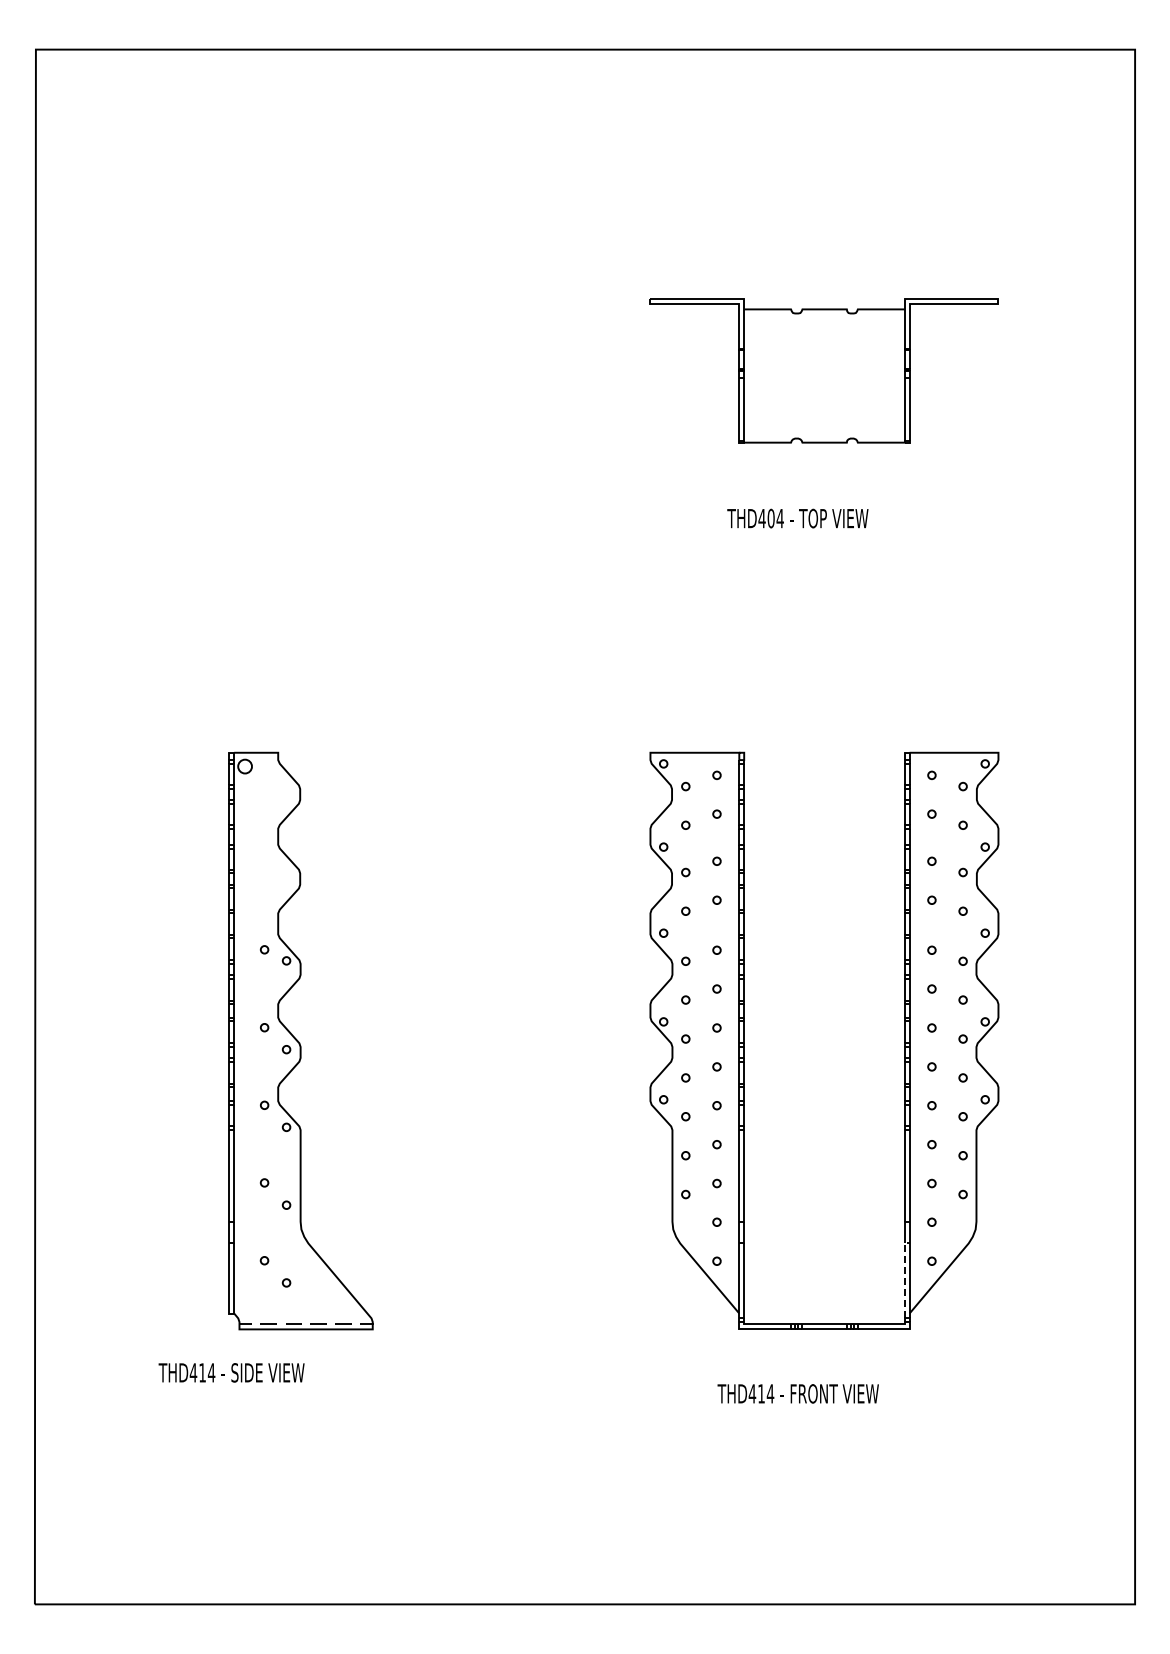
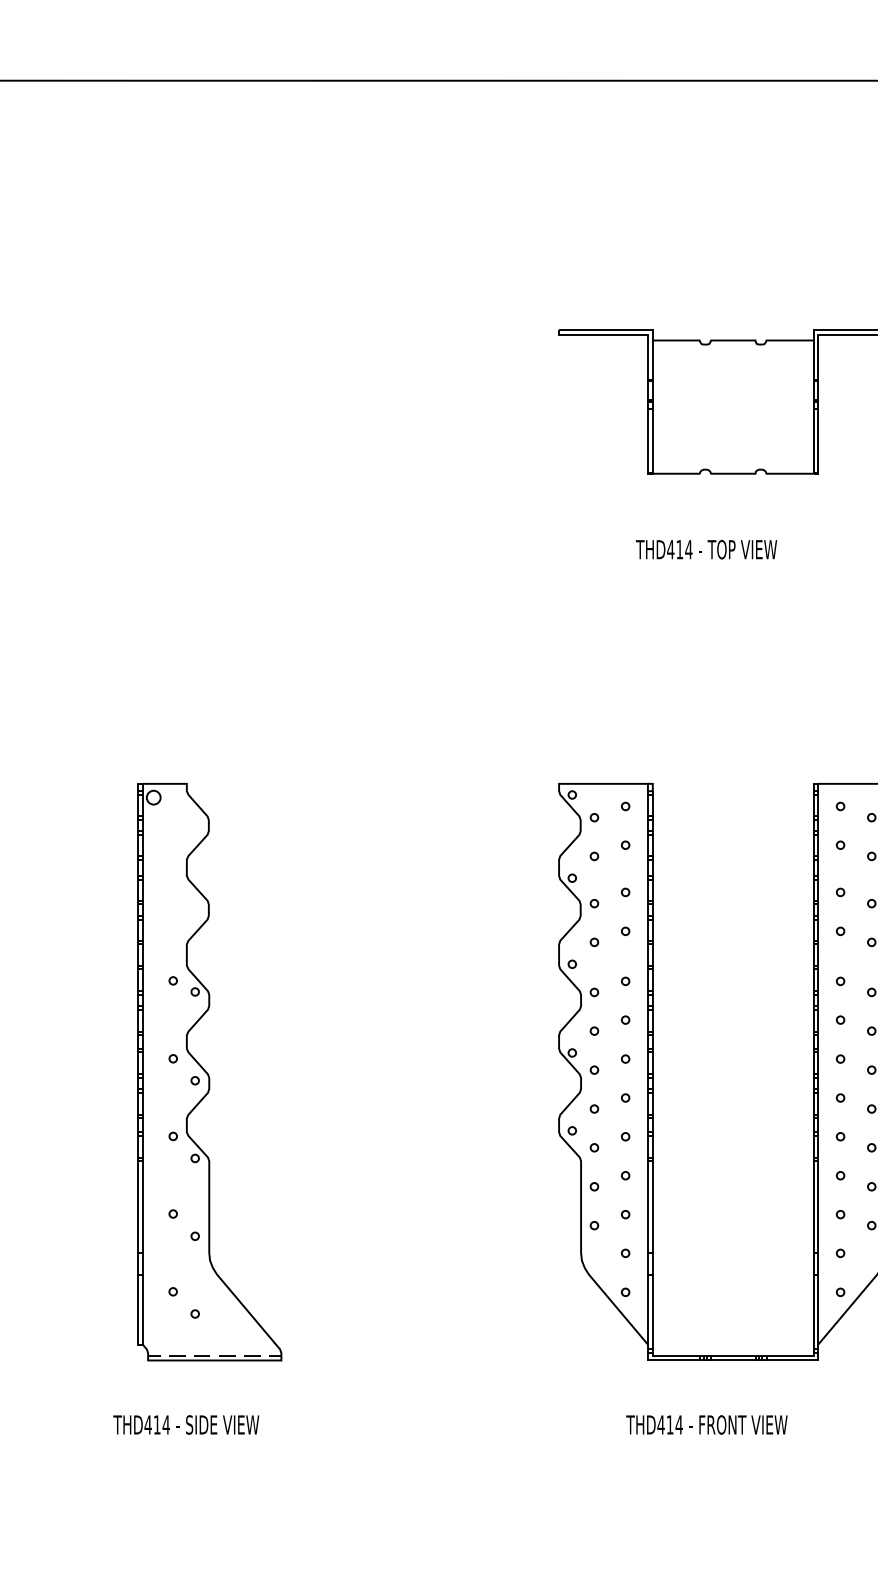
text: (770, 518) -> (679, 549), THD404 -> THD414
line: (905, 1277) -> (814, 1308), dashed -> solid
text: (231, 1372) -> (186, 1424), moved

